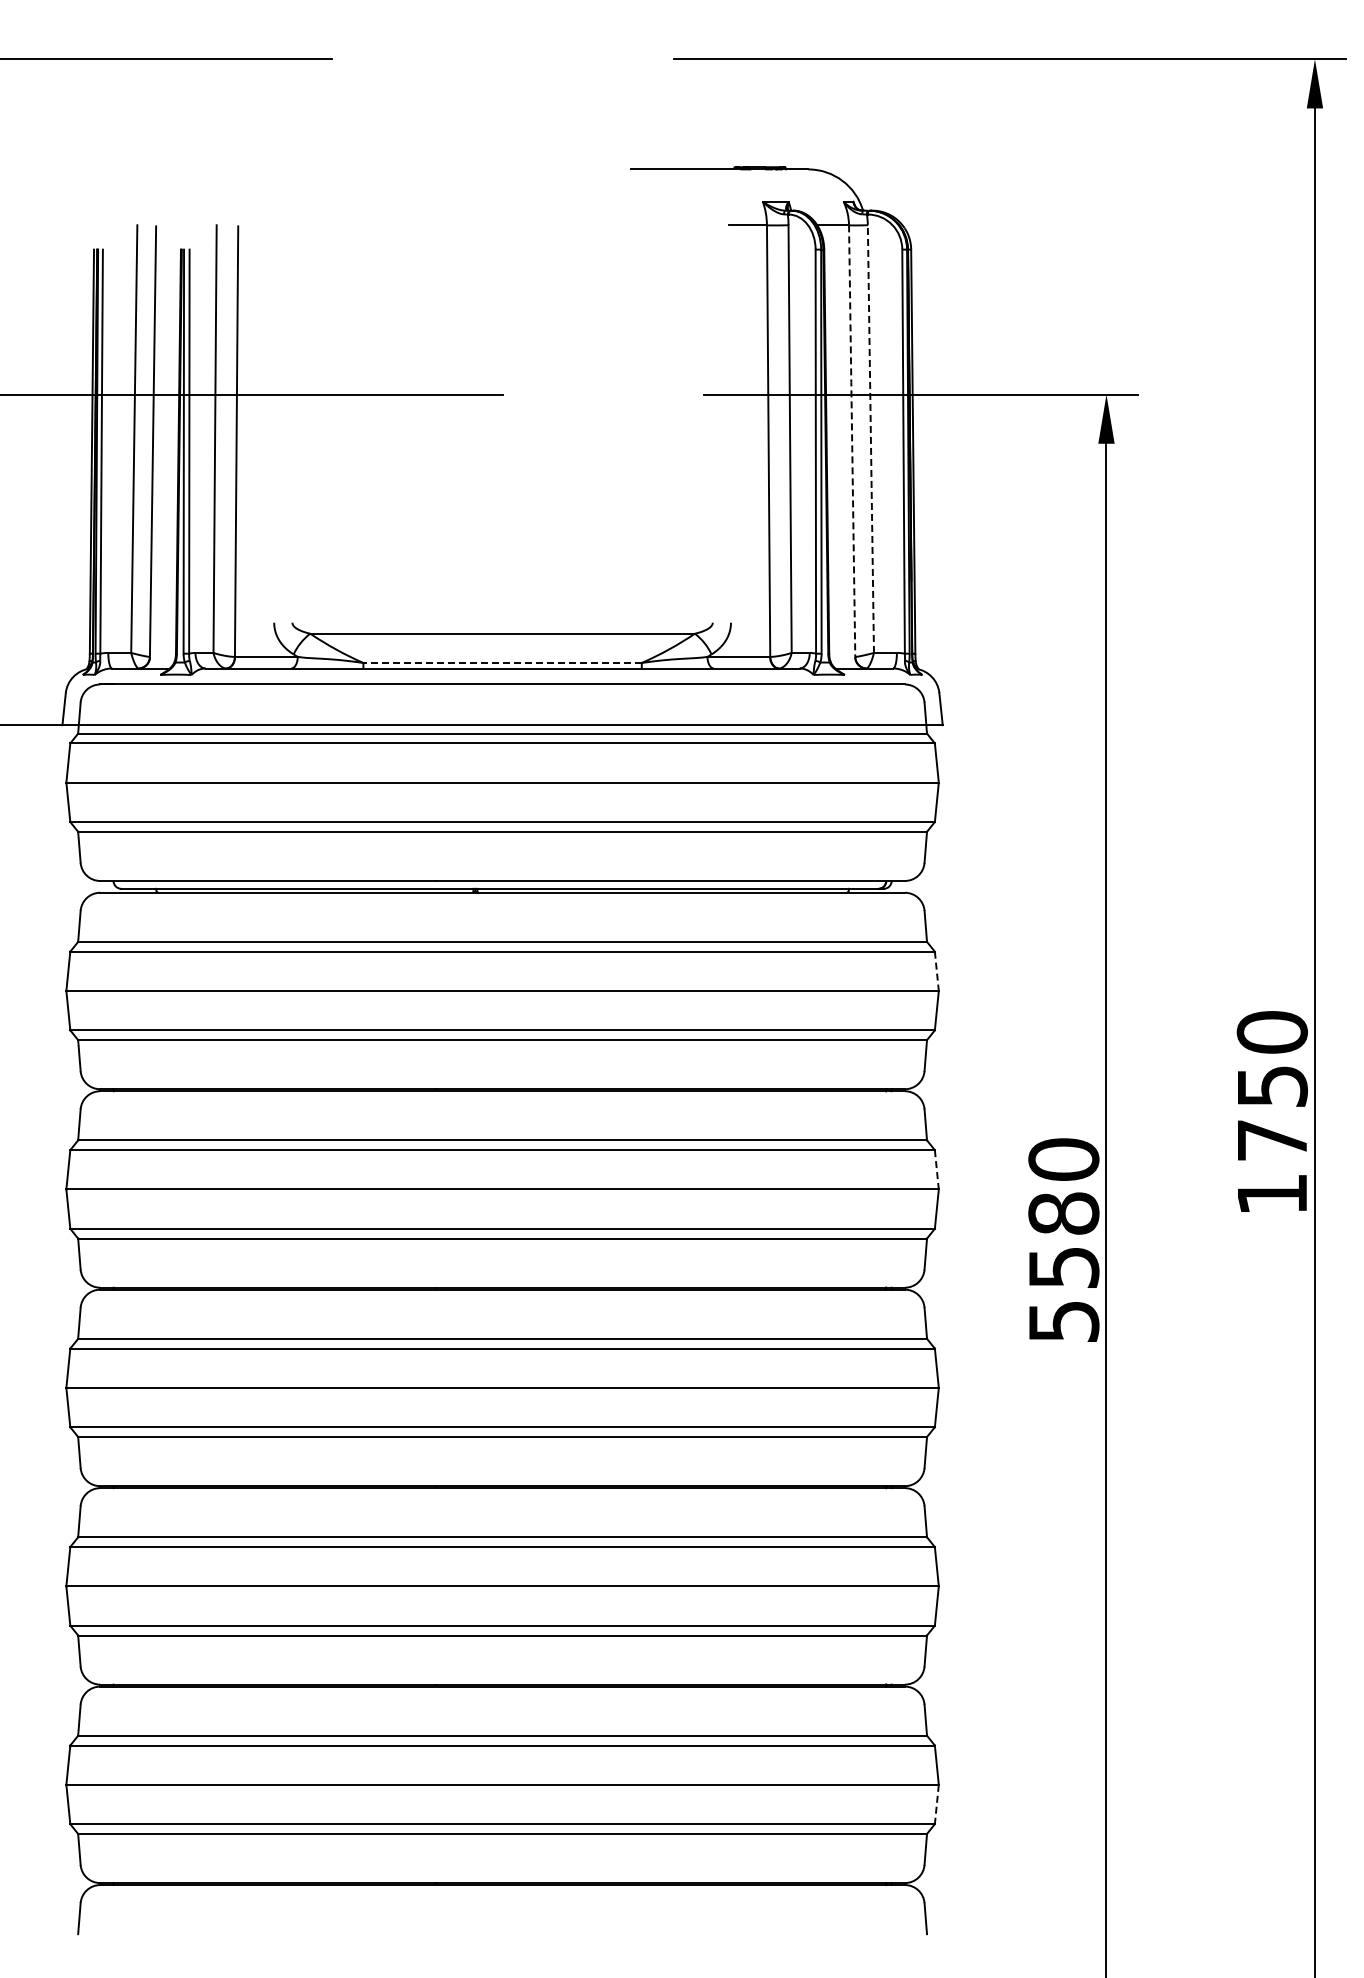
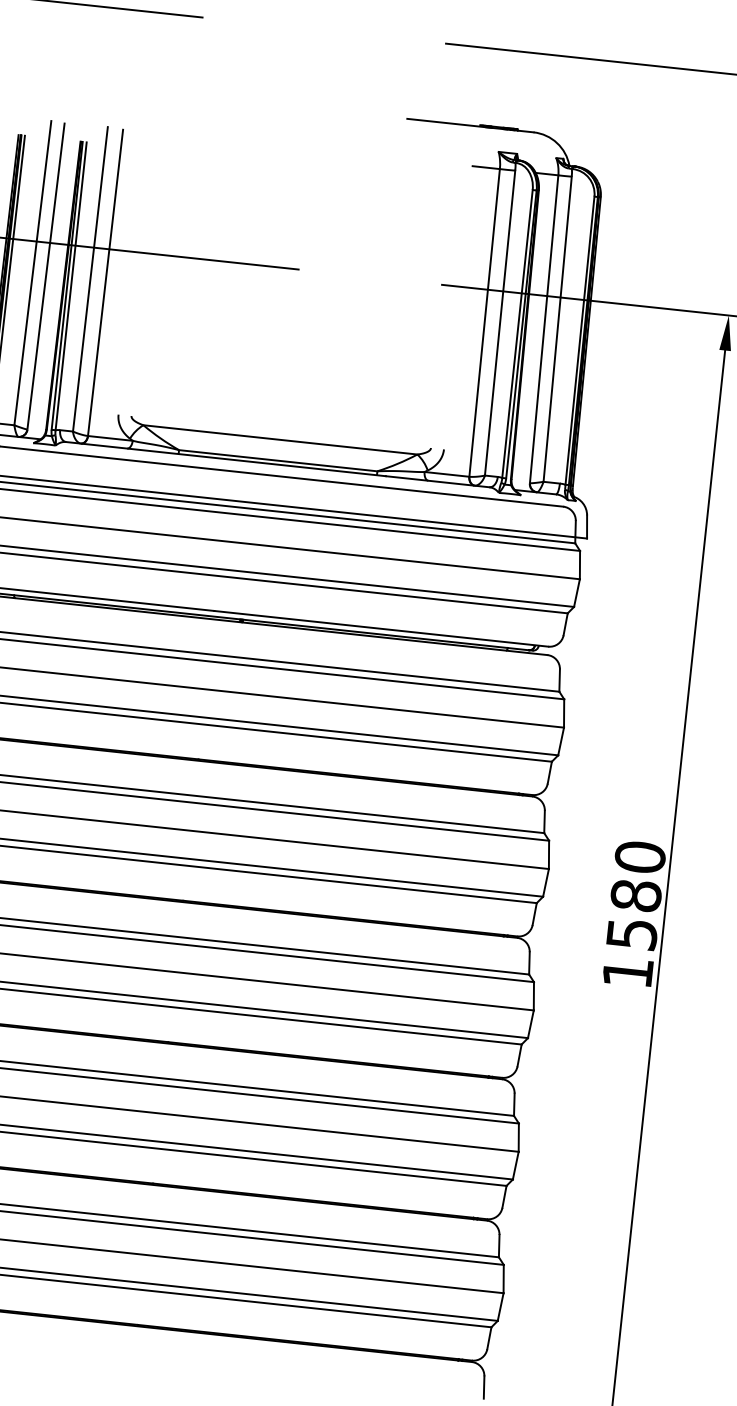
line: (870, 439) -> (557, 329), dashed -> solid
line: (852, 440) -> (544, 328), dashed -> solid
line: (502, 662) -> (278, 460), dashed -> solid
line: (936, 971) -> (563, 713), dashed -> solid
line: (936, 1169) -> (548, 854), dashed -> solid
text: (1064, 1321) -> (628, 972), 5580 -> 1580
line: (936, 1804) -> (500, 1307), dashed -> solid

